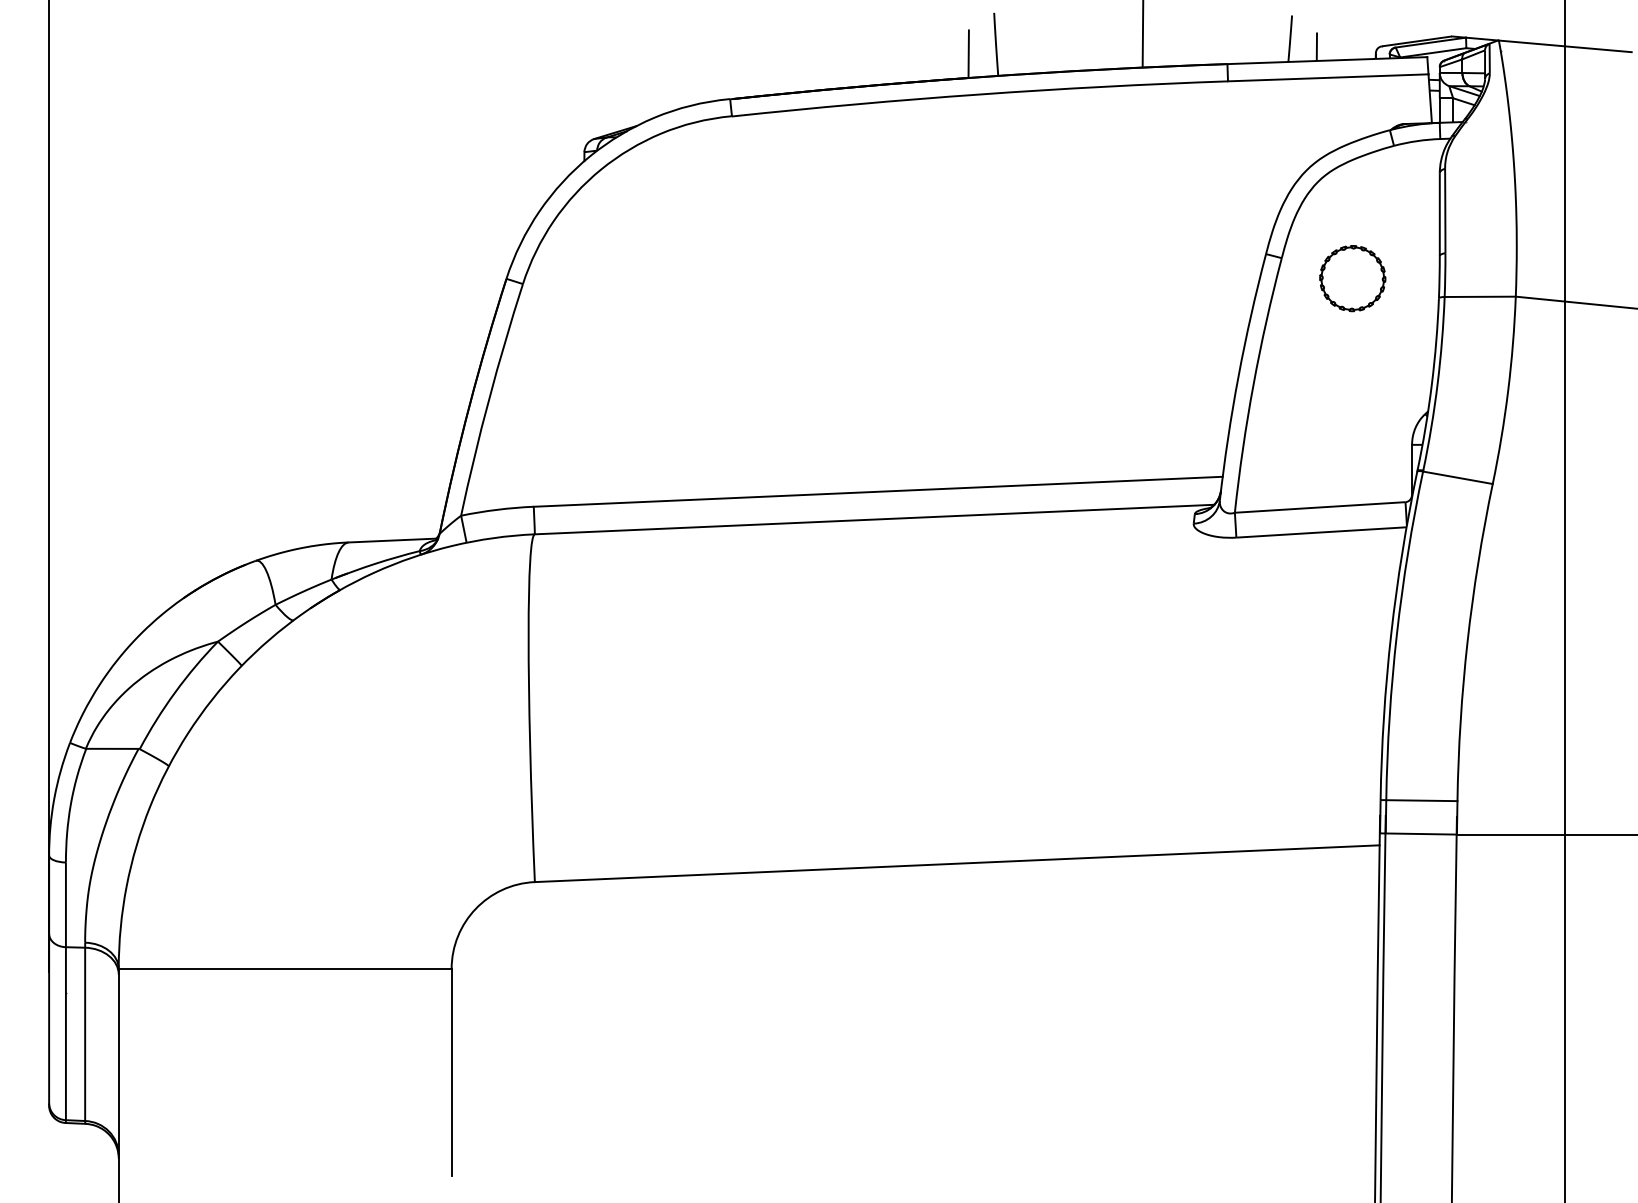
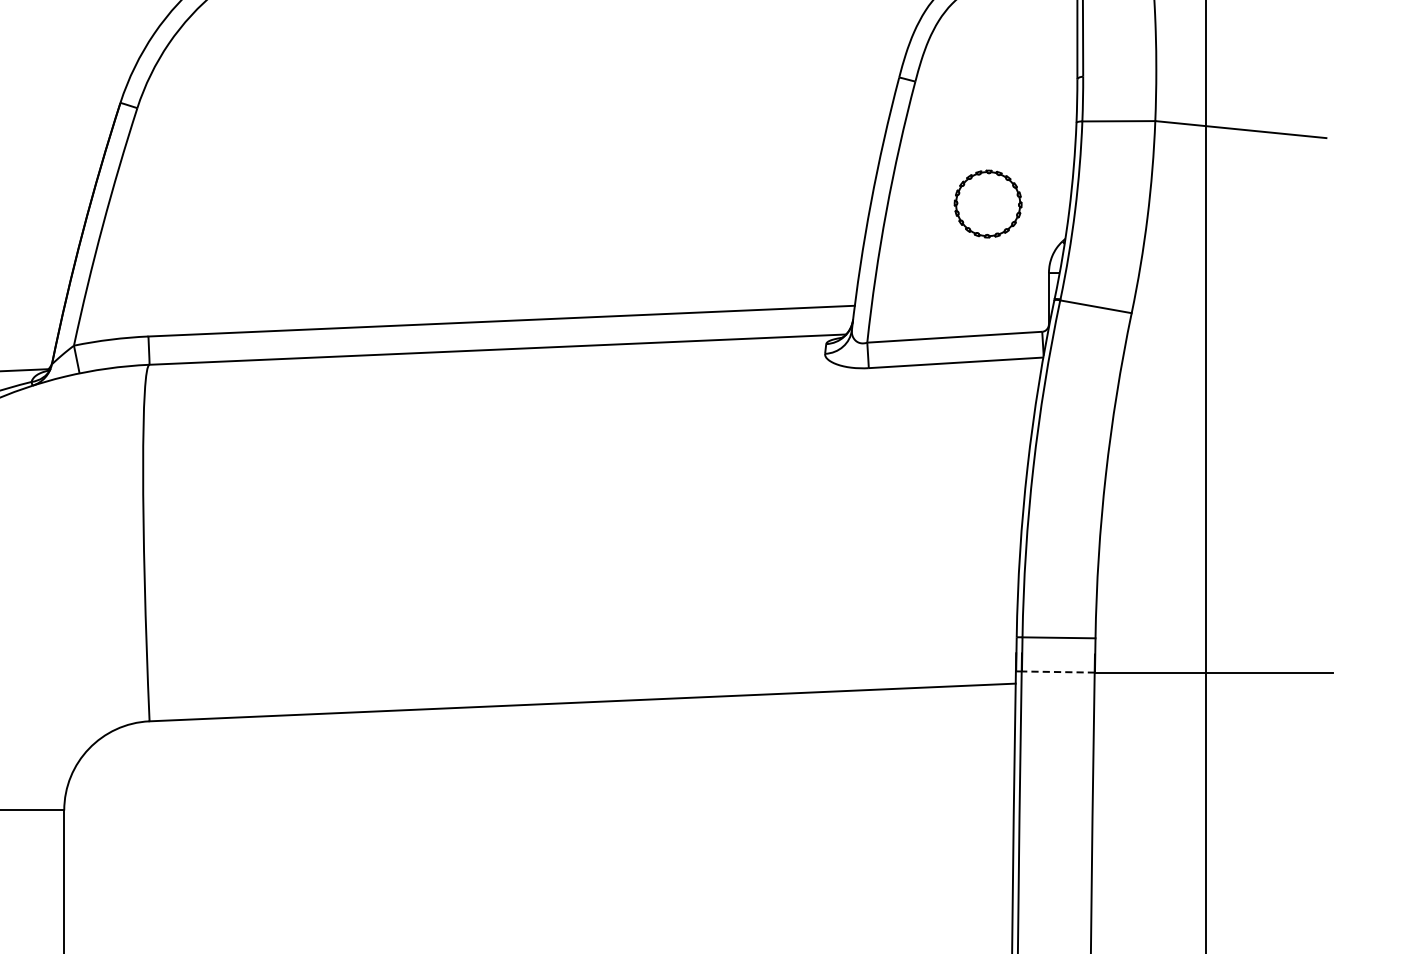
part: (1352, 278) -> (987, 203), moved
line: (1421, 834) -> (1058, 672), solid -> dashed

